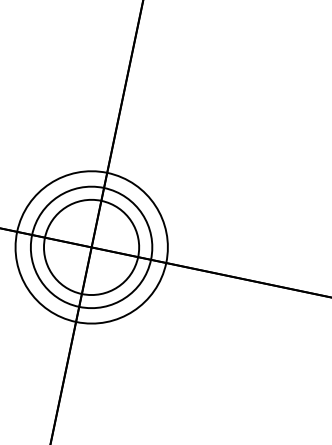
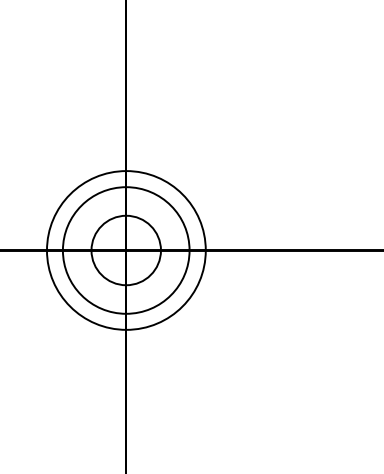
circle: (90, 247) -> (125, 250), size x0.7

